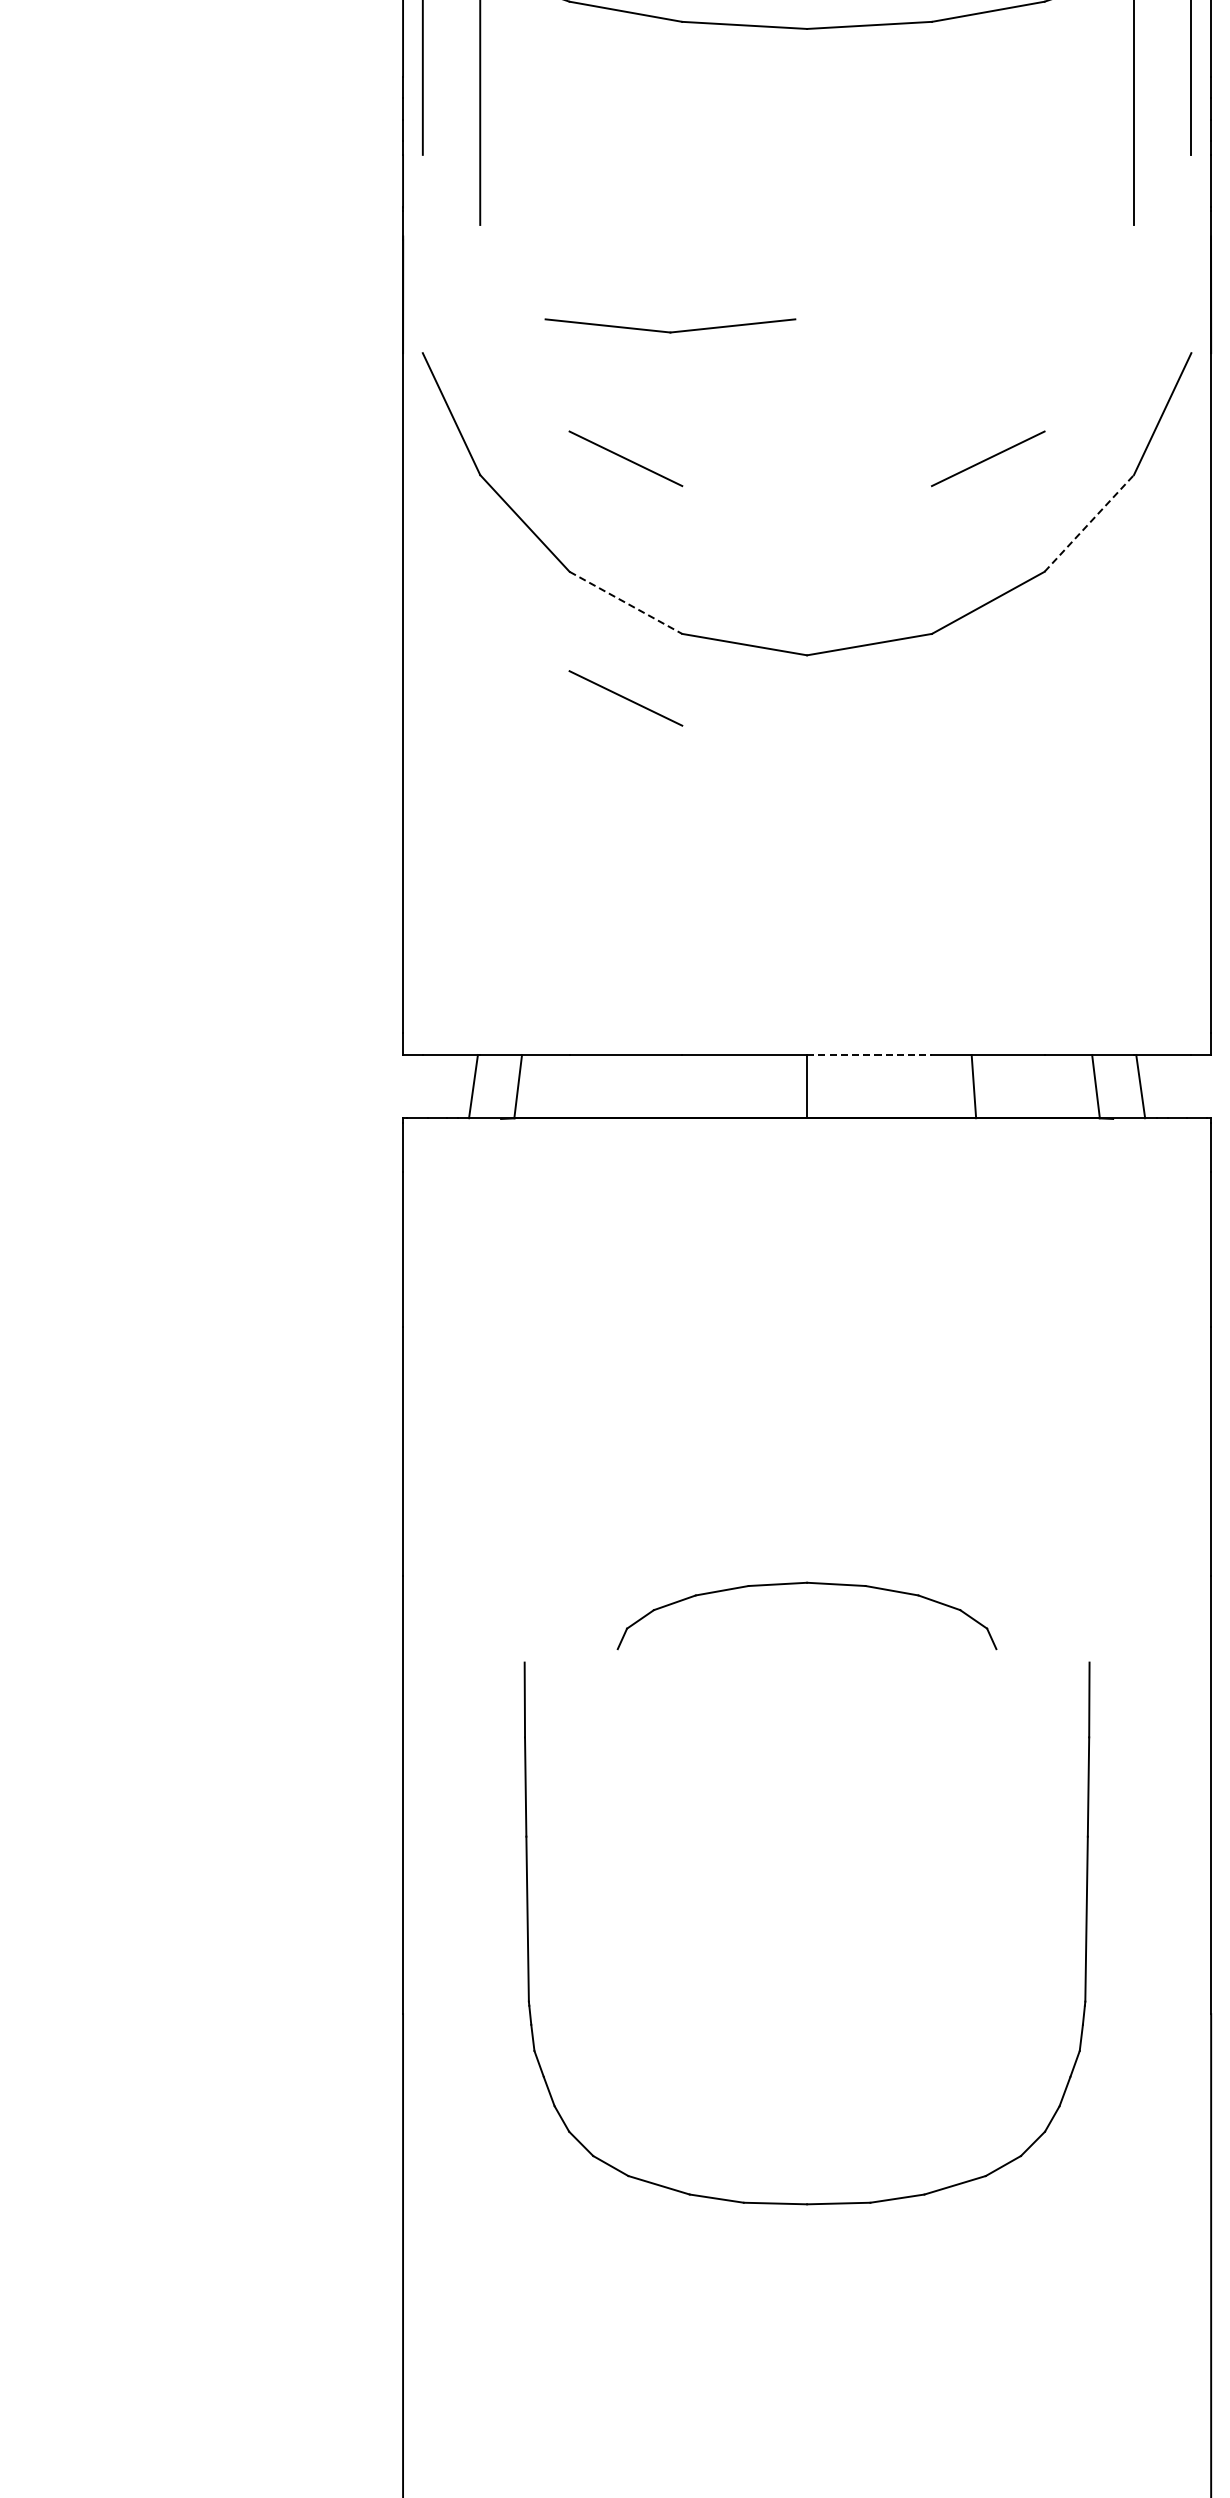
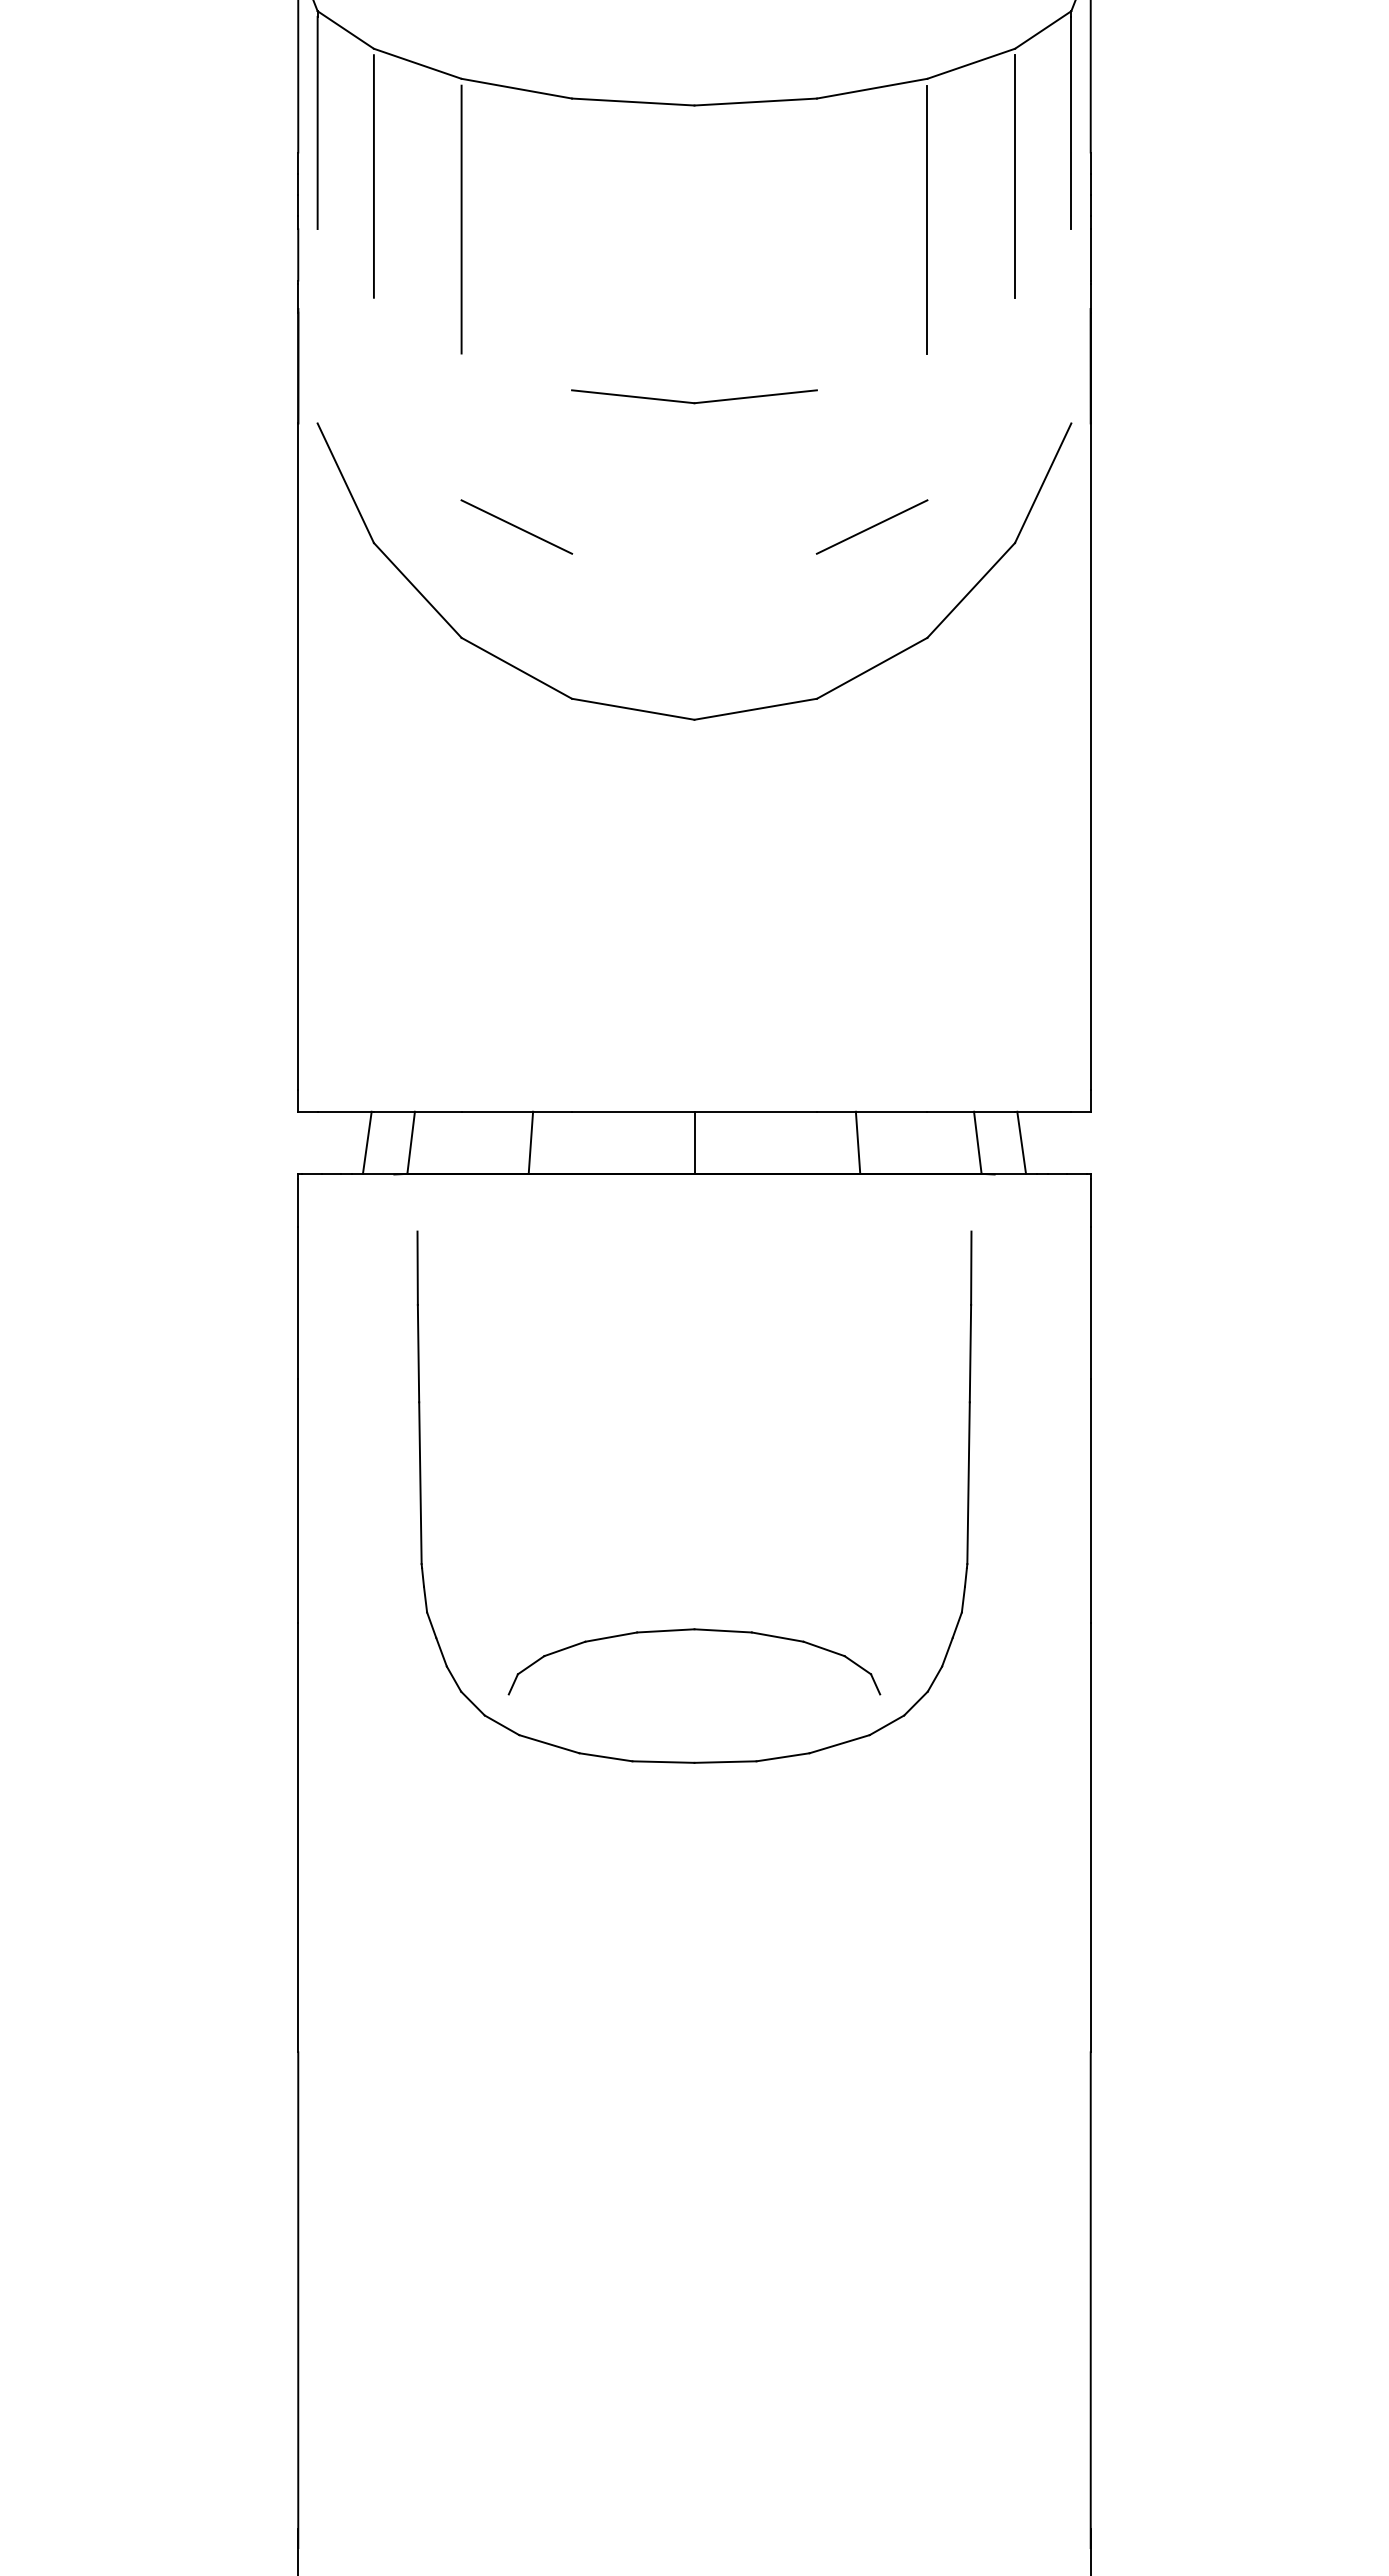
line: (569, 145) -> (461, 219), added
line: (1044, 145) -> (927, 219), added
part: (670, 325) -> (694, 396), moved
line: (1089, 523) -> (971, 590), dashed -> solid
line: (626, 603) -> (517, 668), dashed -> solid
line: (625, 697) -> (516, 761), removed
line: (870, 1054) -> (756, 1111), dashed -> solid
line: (639, 1086) -> (530, 1142), added
part: (807, 2202) -> (694, 1761), moved

